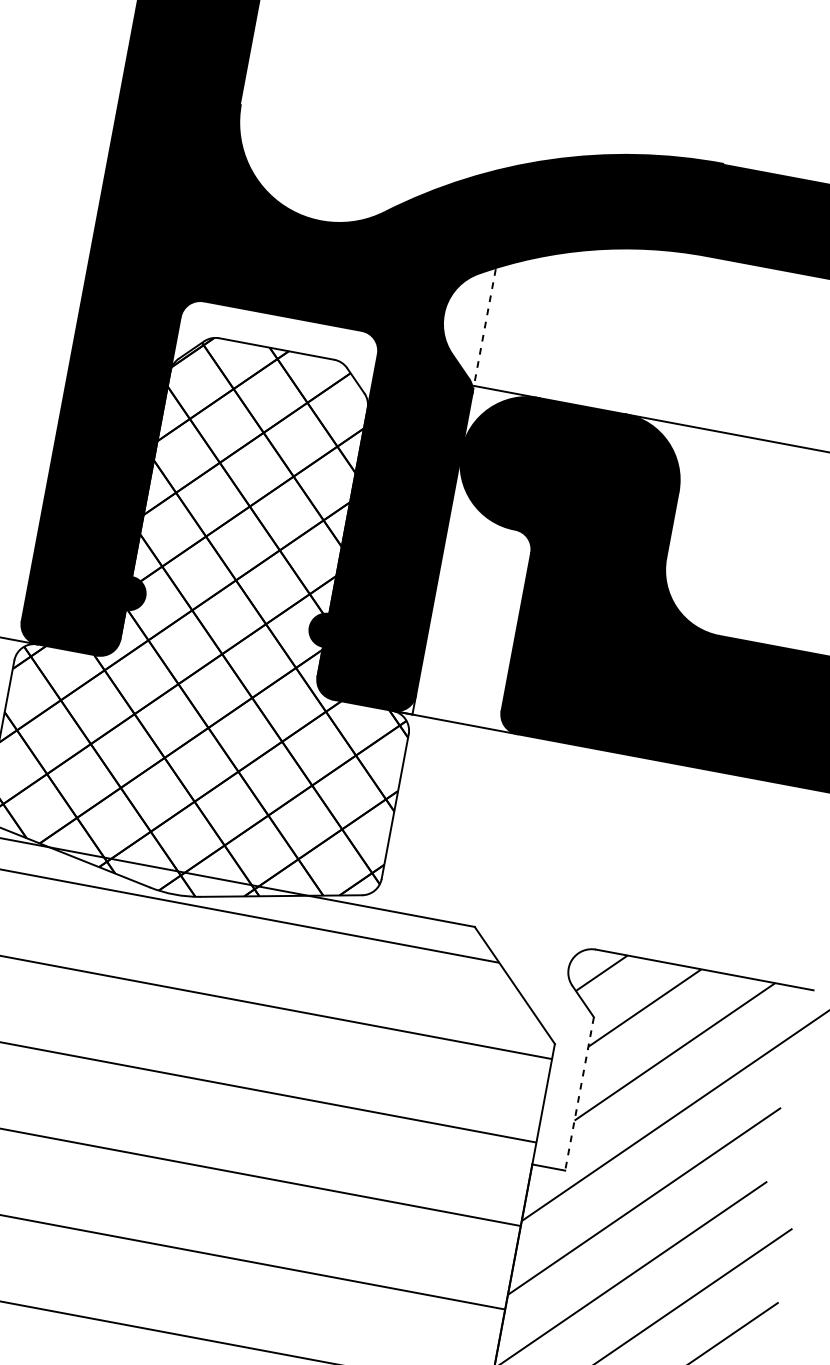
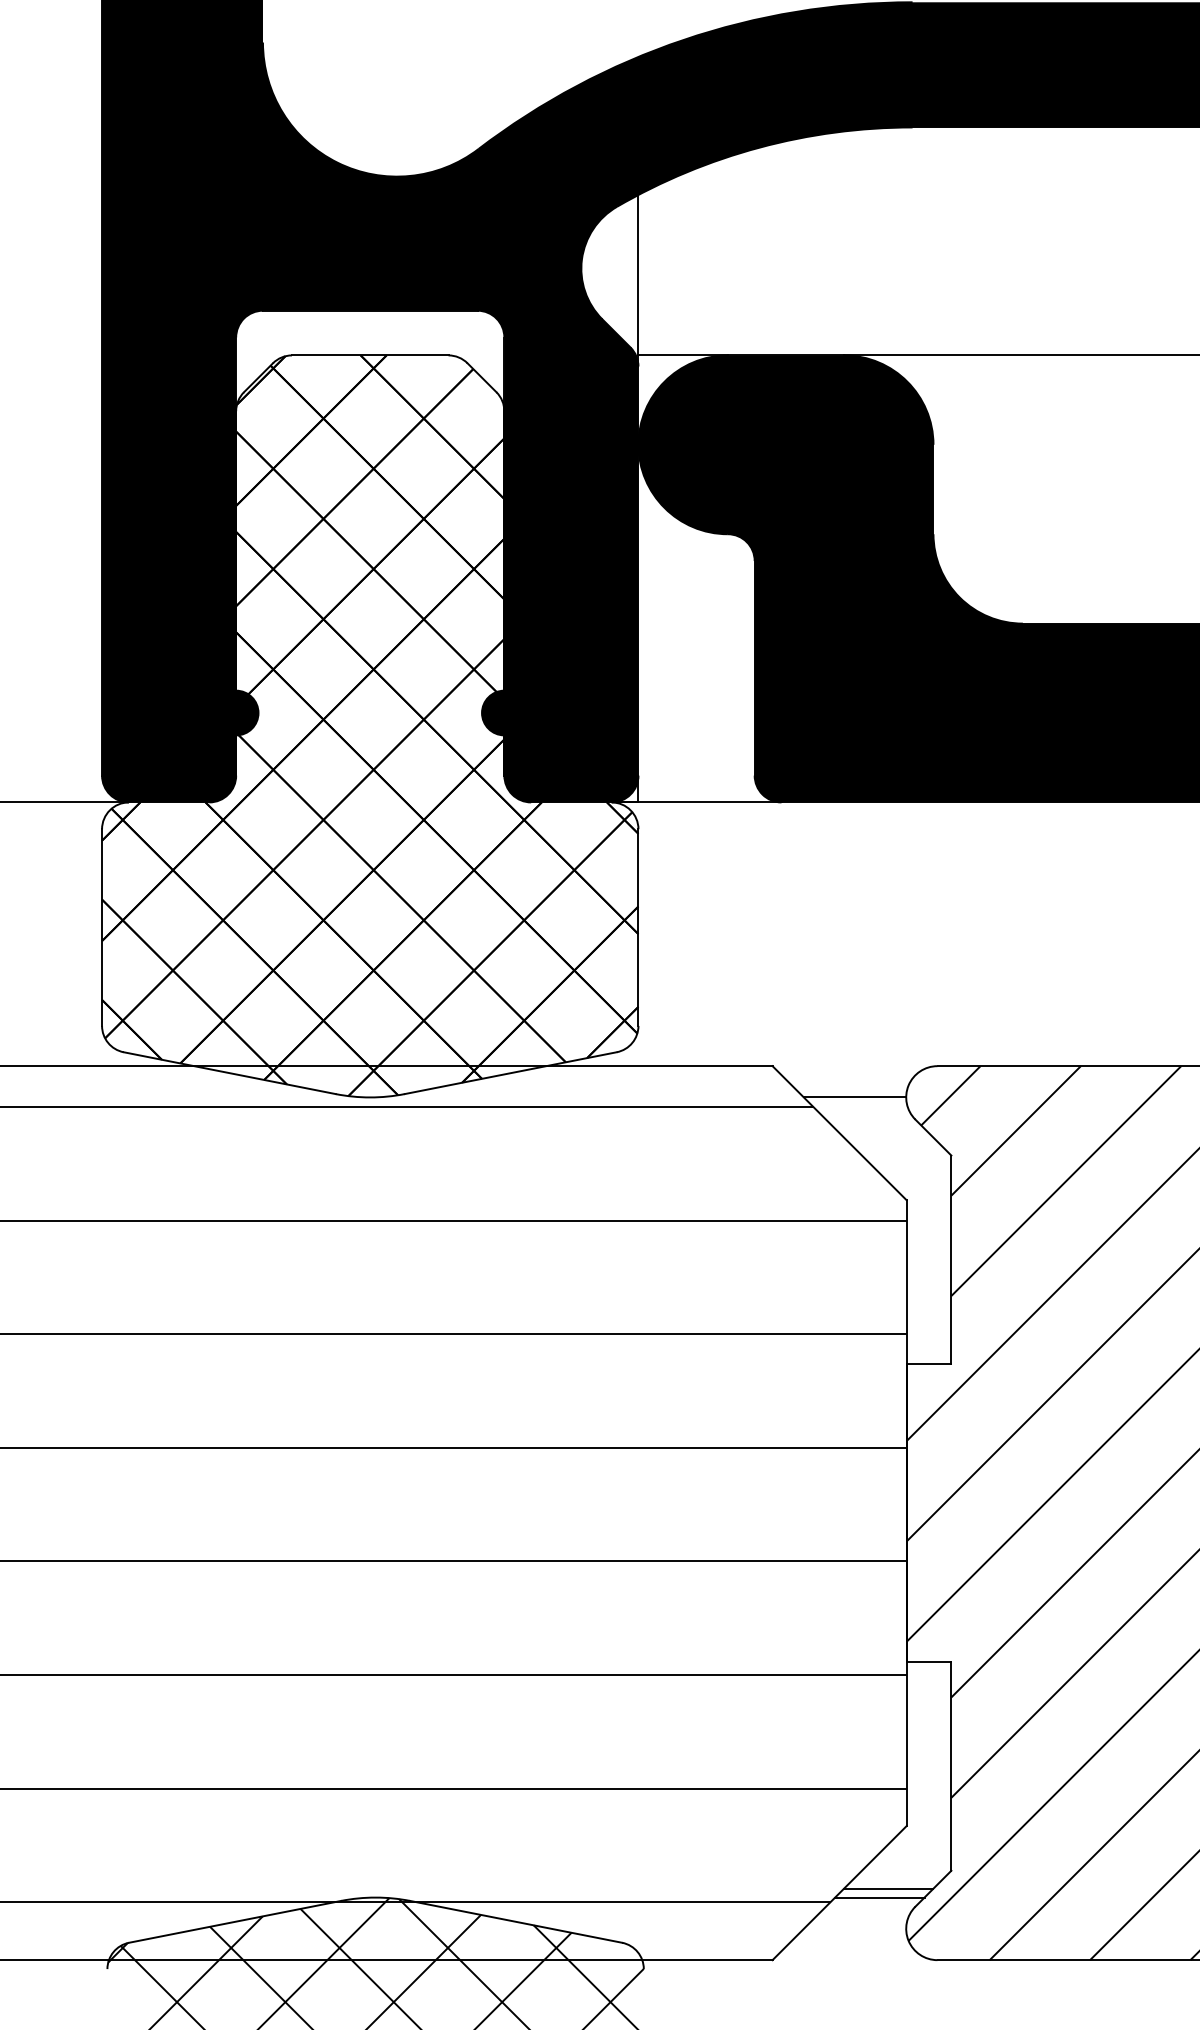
line: (484, 330) -> (638, 280), dashed -> solid
line: (530, 961) -> (854, 1097), added
line: (579, 1094) -> (951, 1260), dashed -> solid

